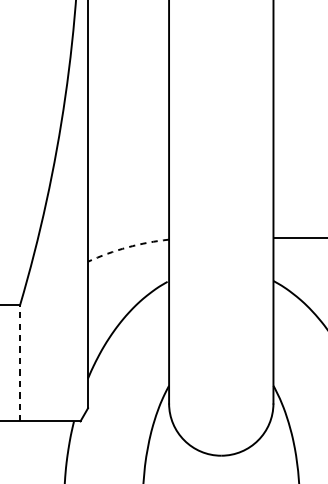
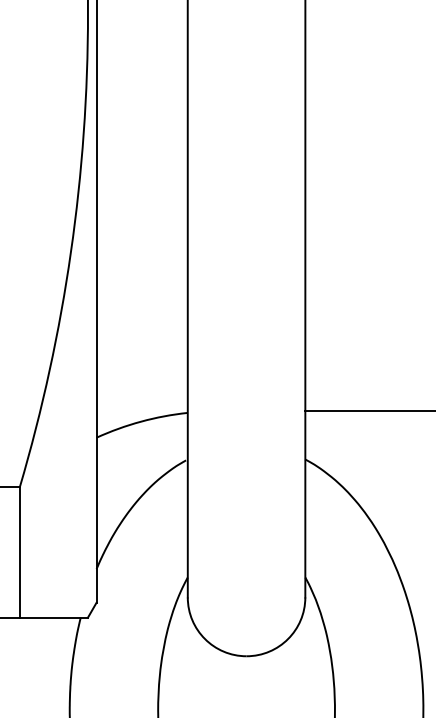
arc: (127, 247) -> (141, 421), dashed -> solid
line: (19, 362) -> (19, 551), dashed -> solid

